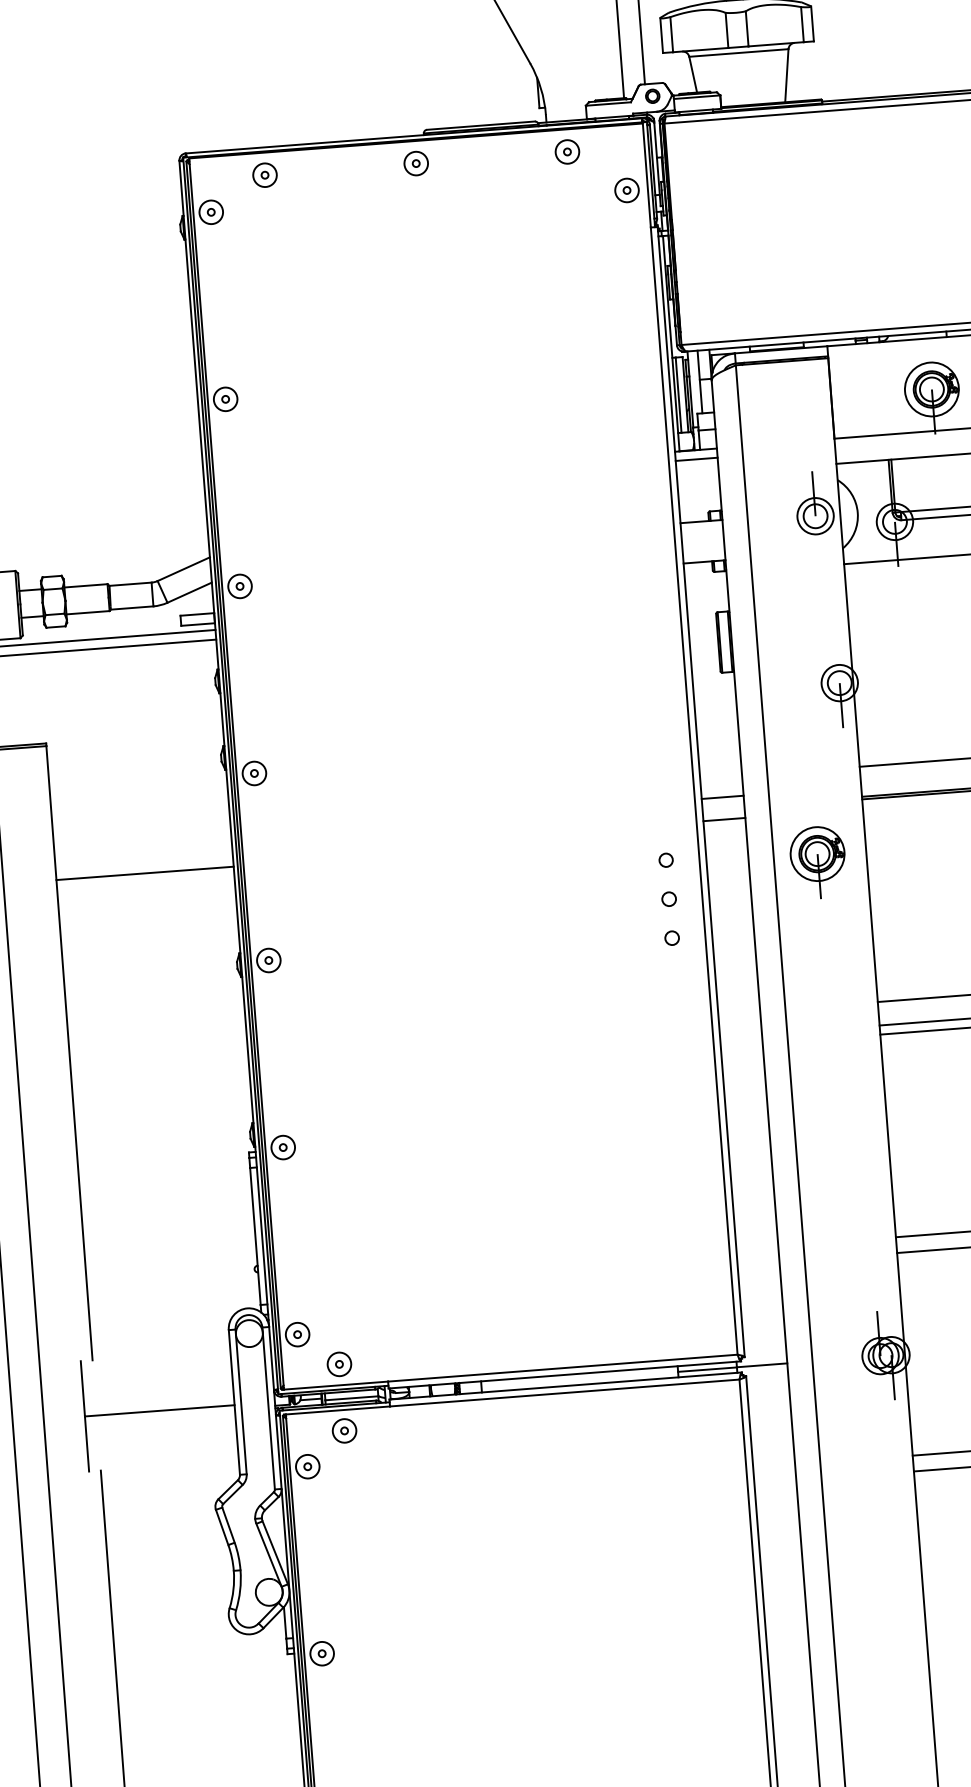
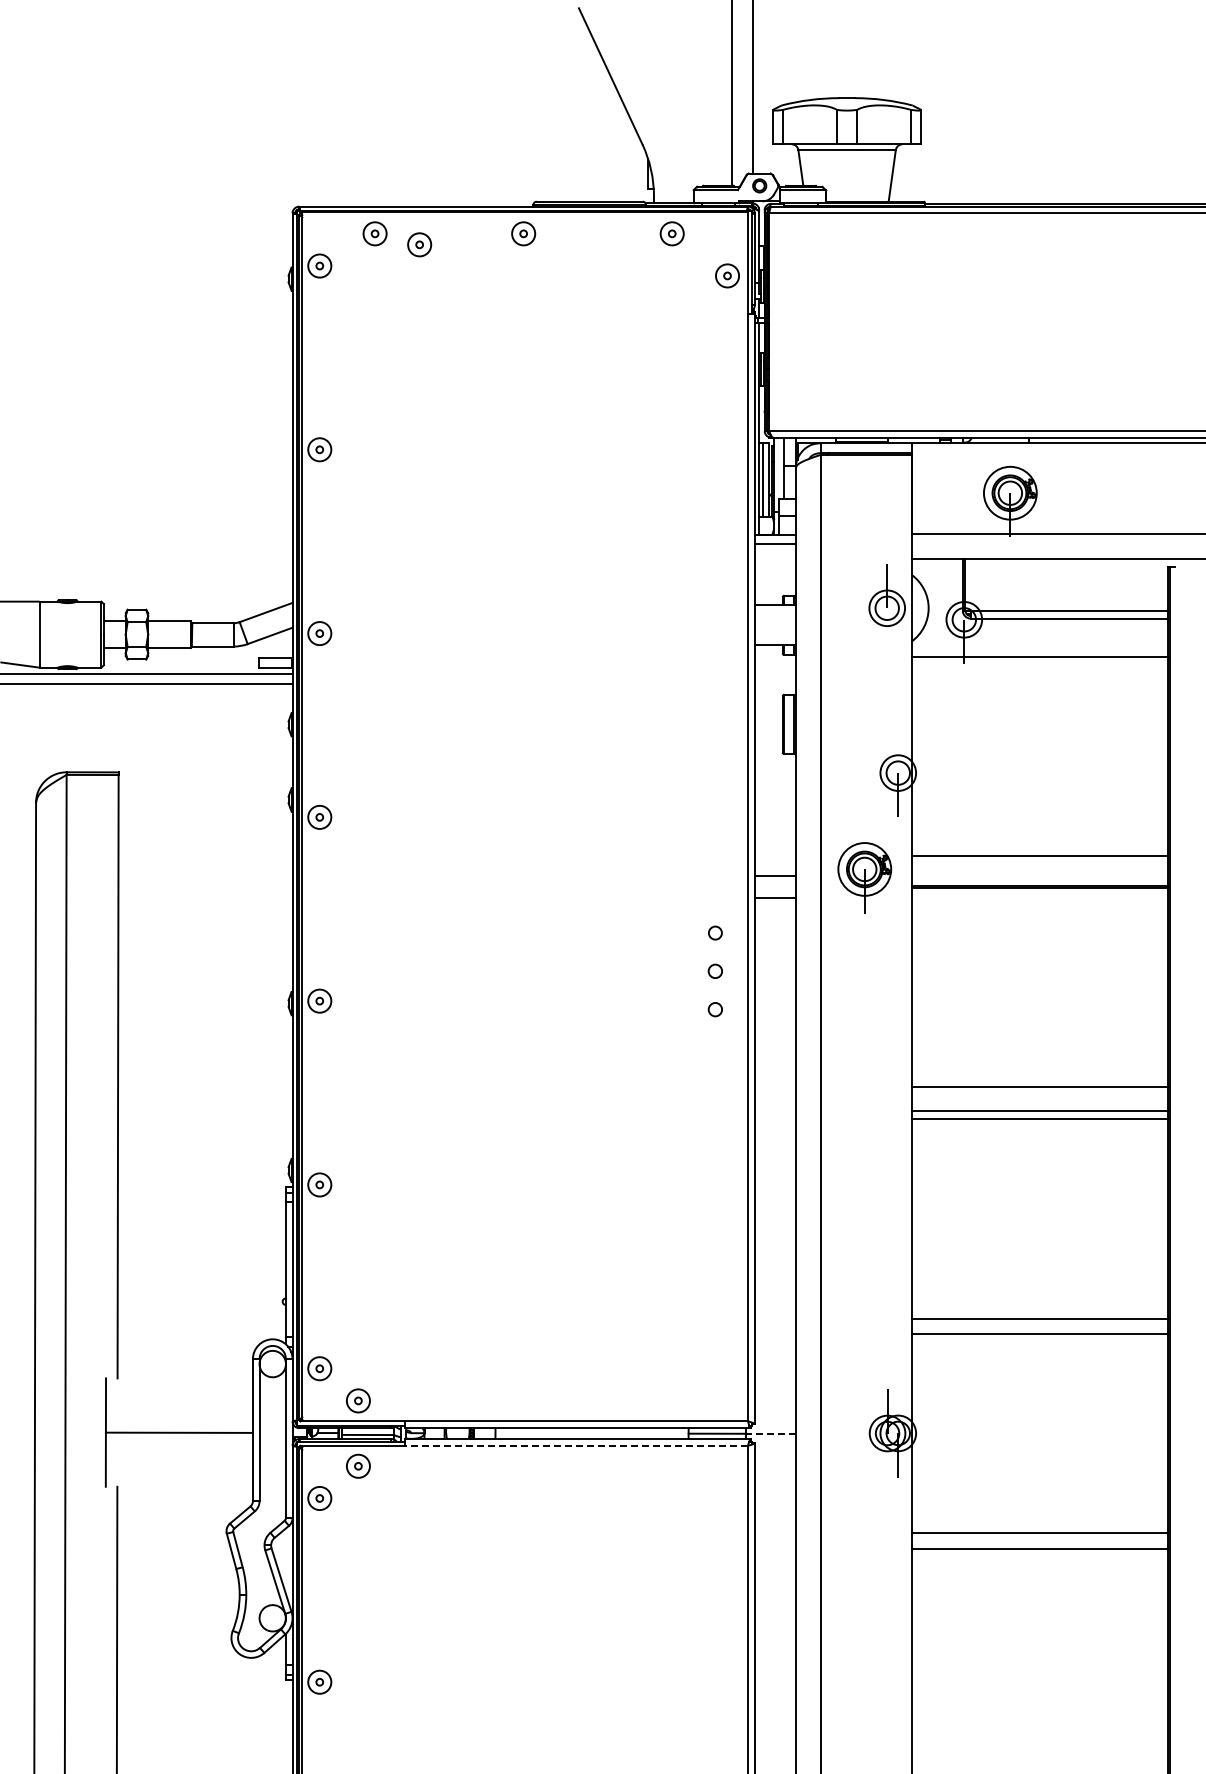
part: (311, 182) -> (419, 244), added
part: (817, 862) -> (864, 877), moved
line: (145, 873) -> (205, 906), removed
line: (762, 1365) -> (771, 1433), solid -> dashed
line: (564, 1392) -> (576, 1445), solid -> dashed

